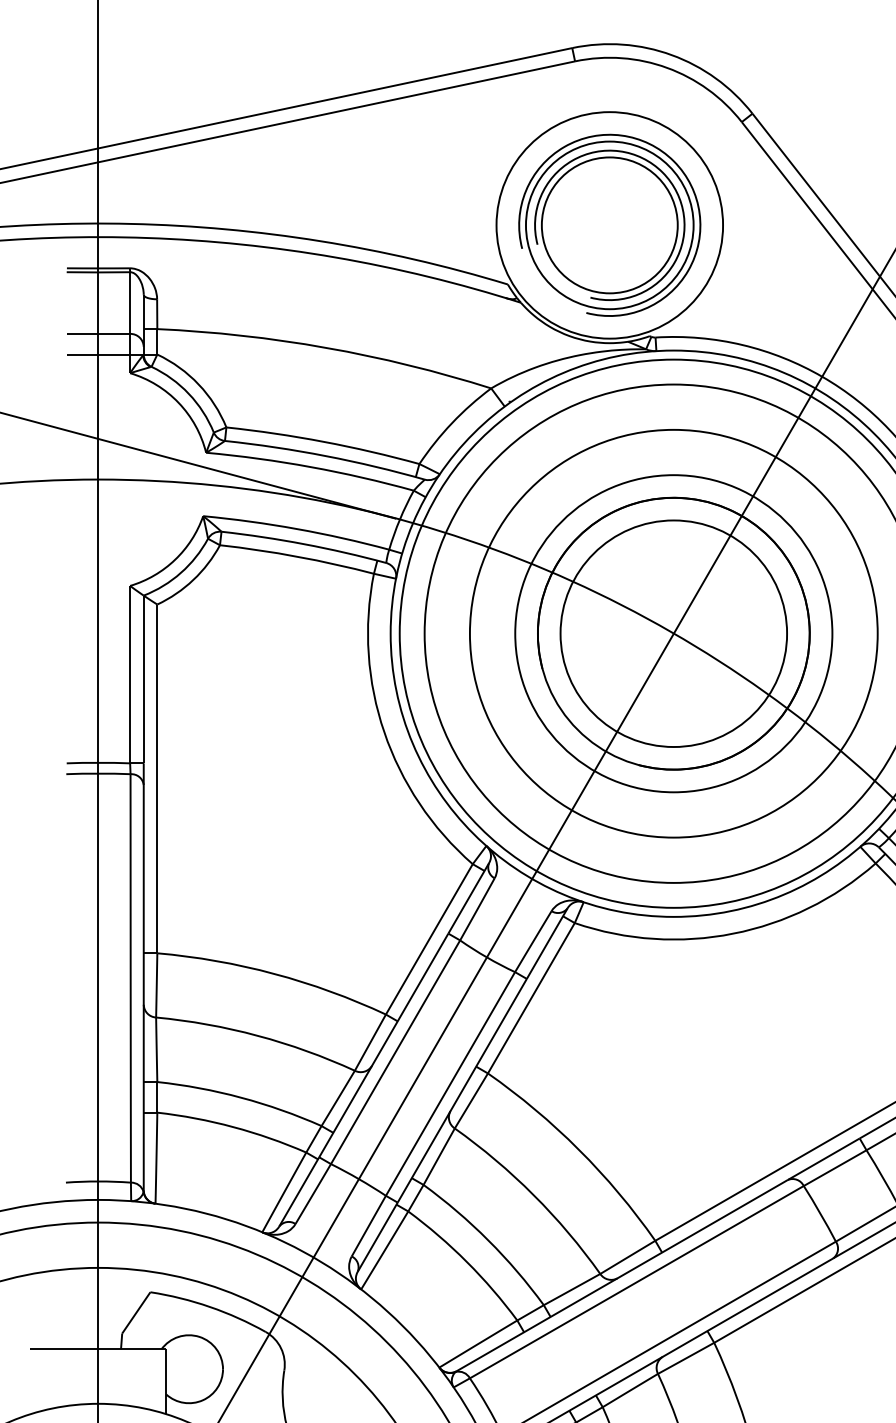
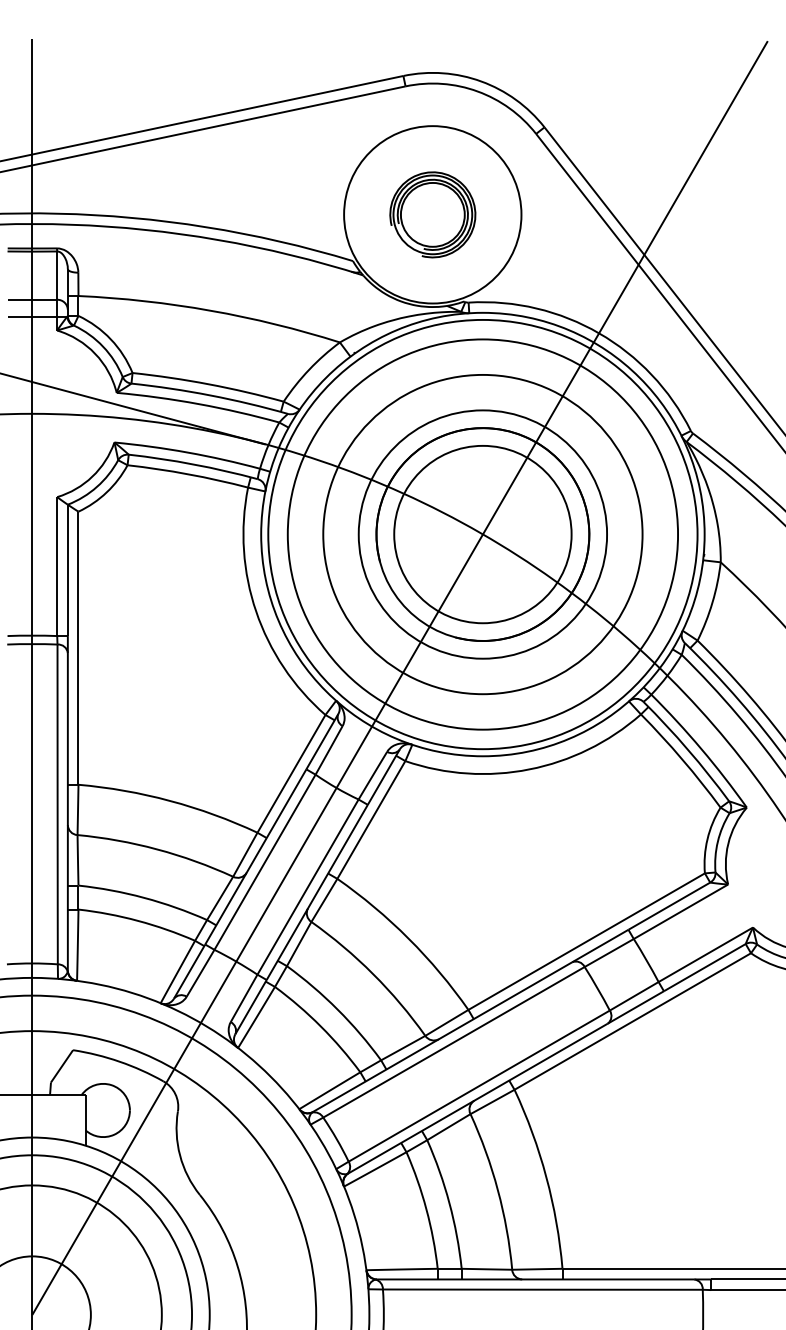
part: (609, 224) -> (432, 214), size x0.6

